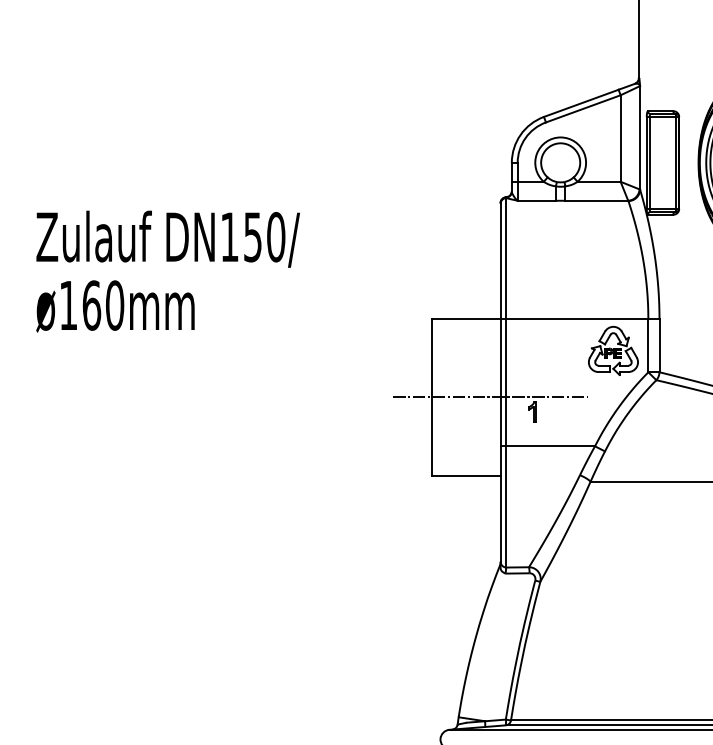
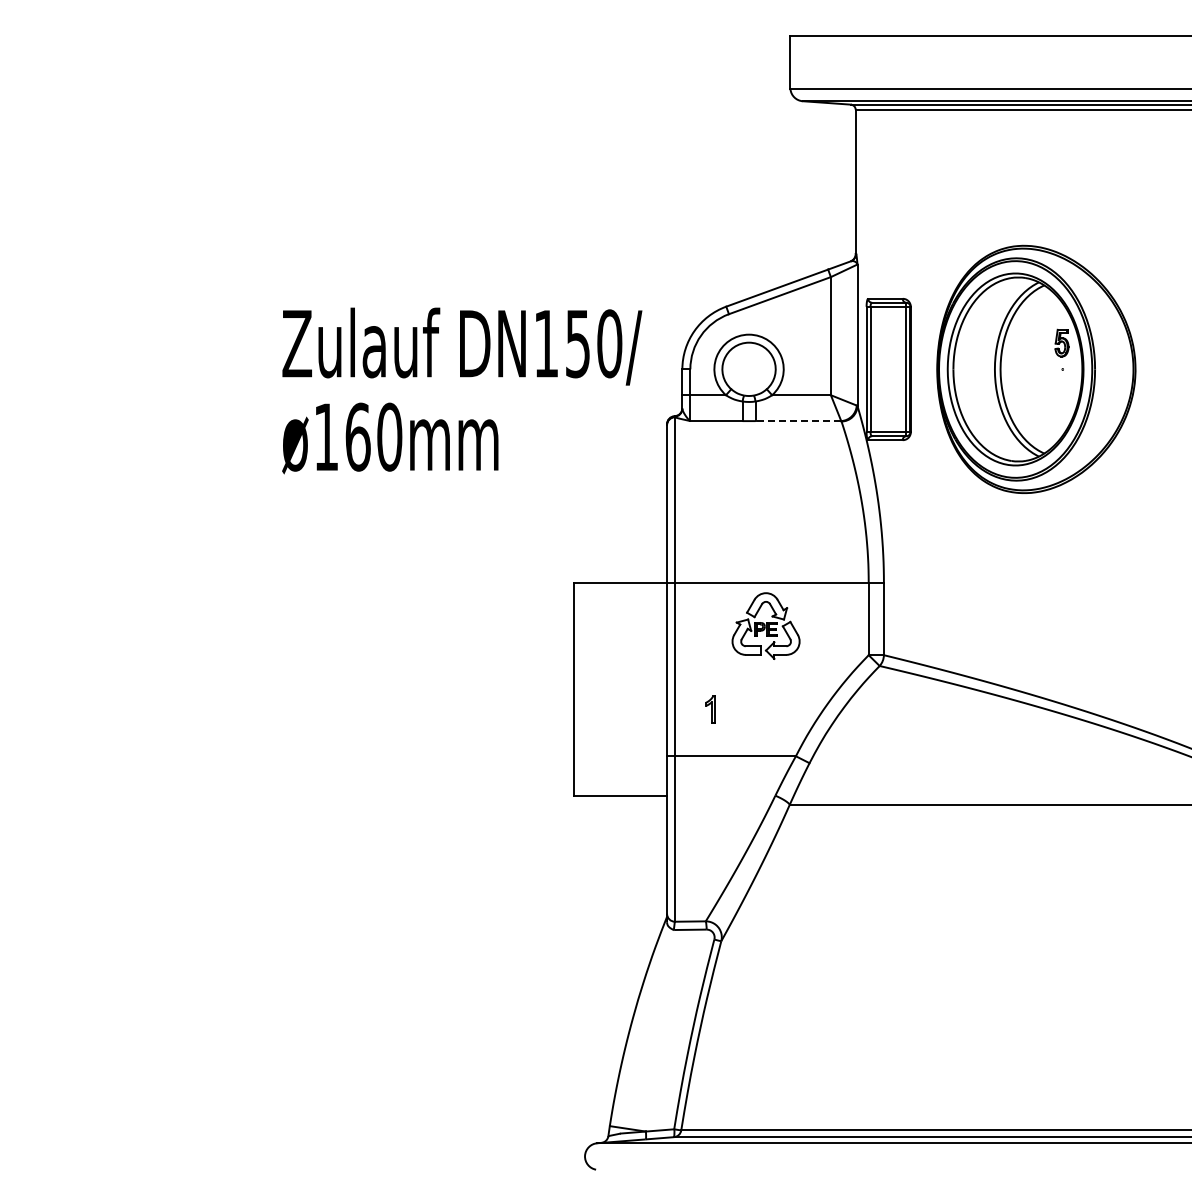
line: (596, 201) -> (798, 421), solid -> dashed
text: (168, 271) -> (462, 390), moved
part: (613, 350) -> (765, 625), moved
line: (489, 397) -> (652, 689), removed

